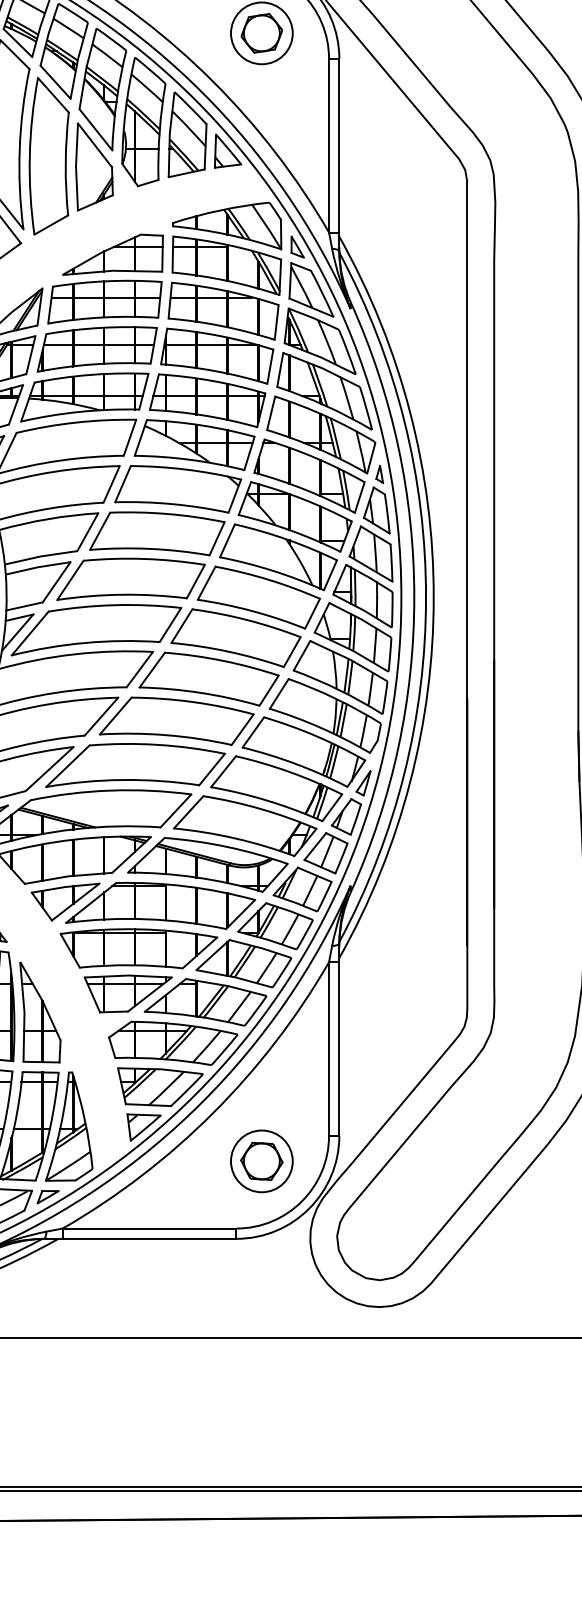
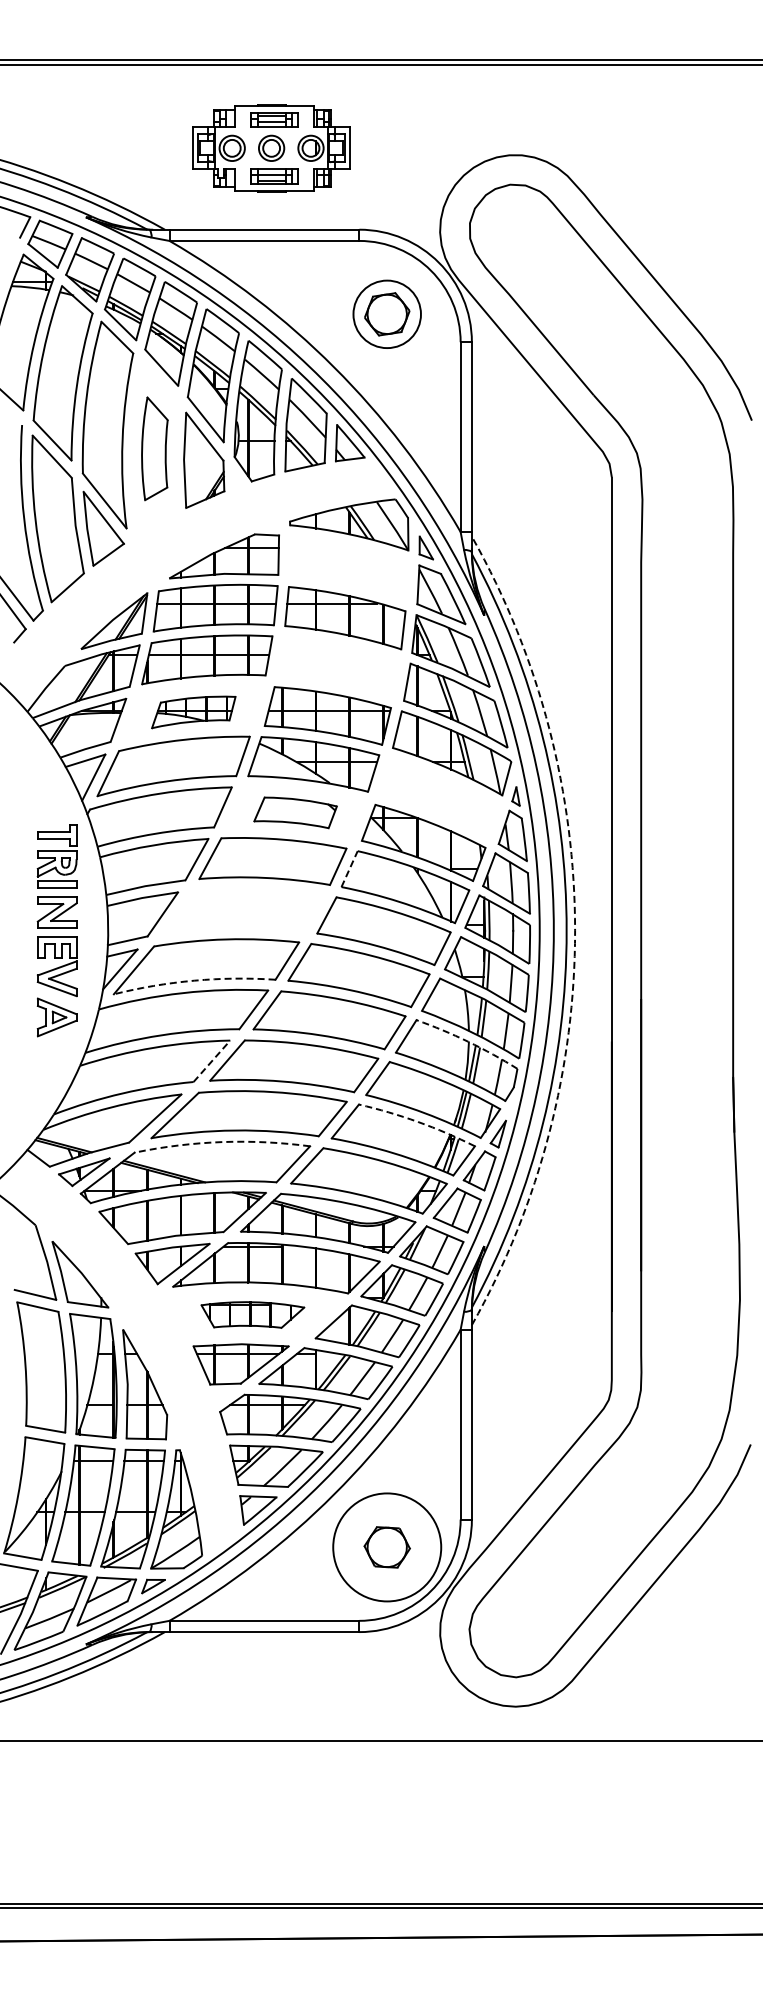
part: (48, 156) -> (154, 448), size x0.6
part: (226, 265) -> (348, 568), removed
part: (217, 356) -> (338, 667), removed
part: (84, 397) -> (193, 712), size x0.6
part: (309, 476) -> (439, 798), removed
part: (177, 489) -> (295, 812), size x0.6
line: (227, 541) -> (349, 869), solid -> dashed
part: (130, 578) -> (243, 910), removed
arc: (434, 597) -> (575, 930), solid -> dashed
arc: (85, 642) -> (194, 980), solid -> dashed
arc: (336, 698) -> (468, 1041), solid -> dashed
line: (101, 716) -> (211, 1061), solid -> dashed
arc: (290, 772) -> (418, 1122), solid -> dashed
arc: (111, 790) -> (222, 1142), solid -> dashed
part: (138, 948) -> (252, 1314), size x0.6
circle: (261, 1161) -> (386, 1547), size x1.6

